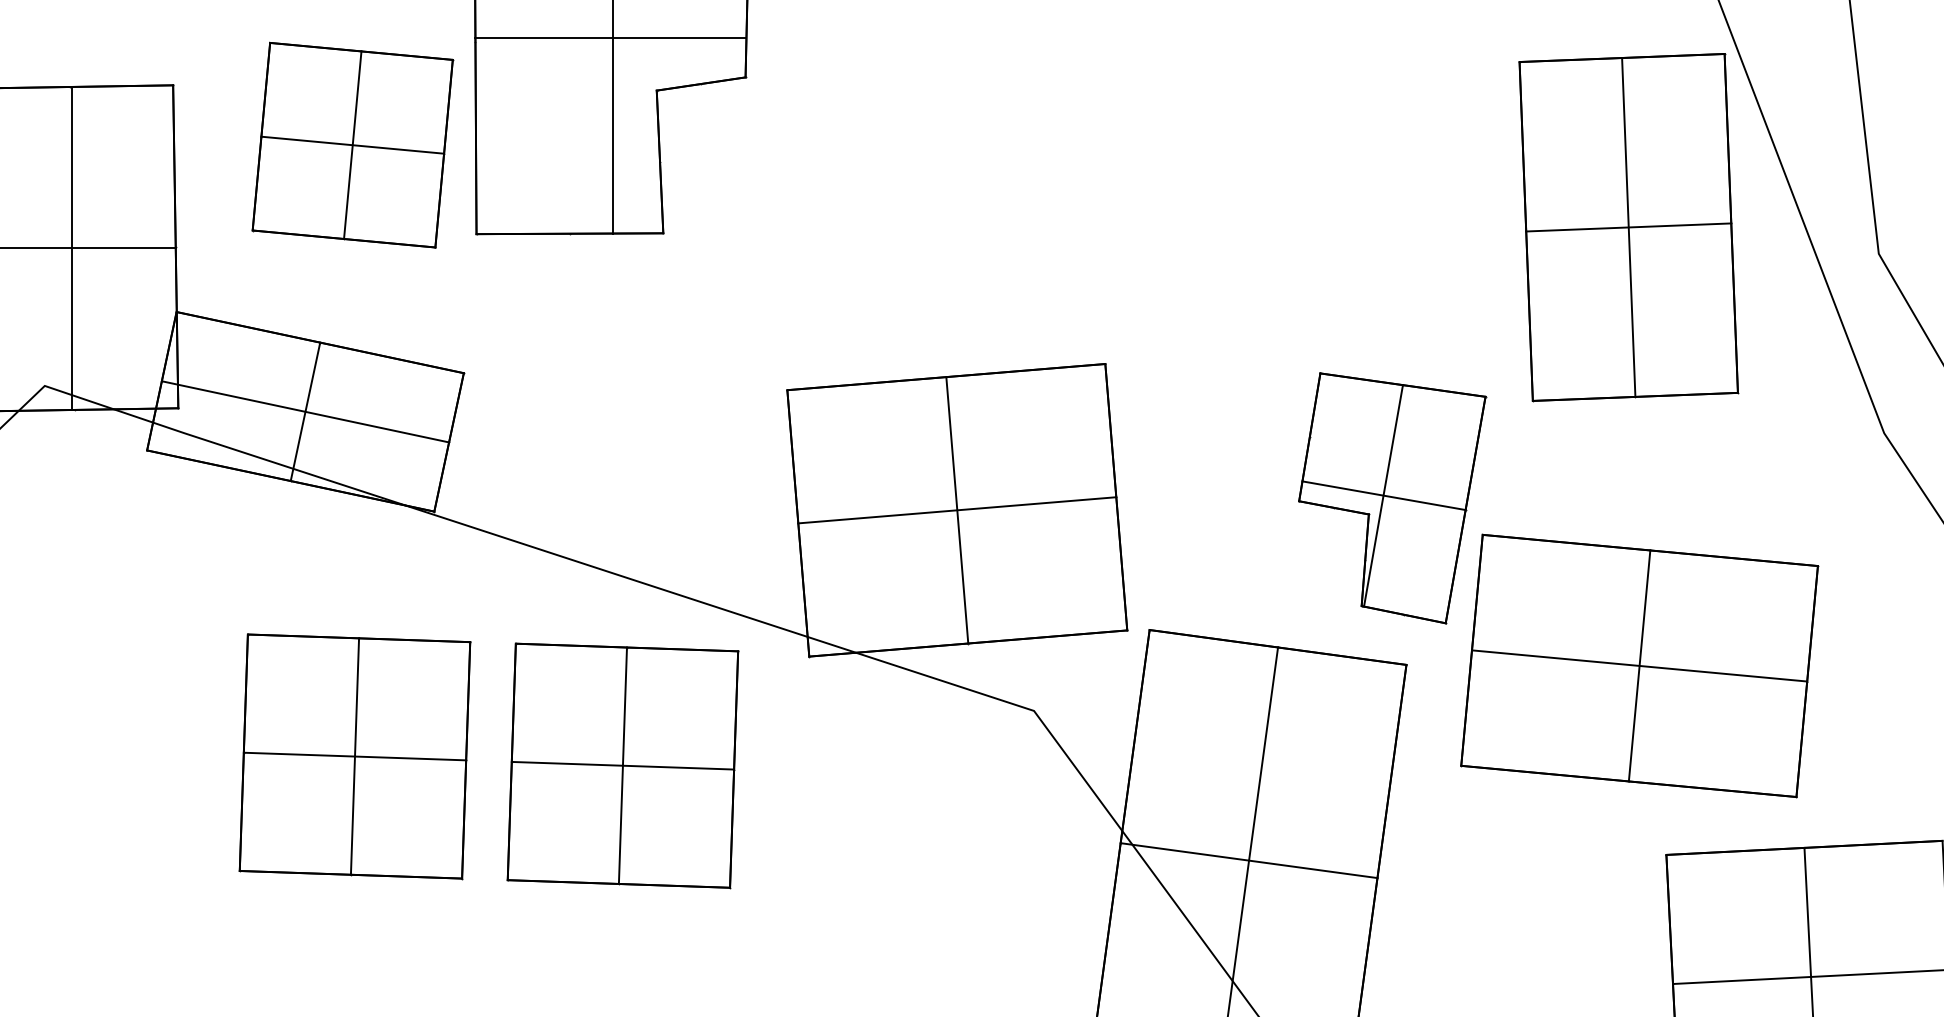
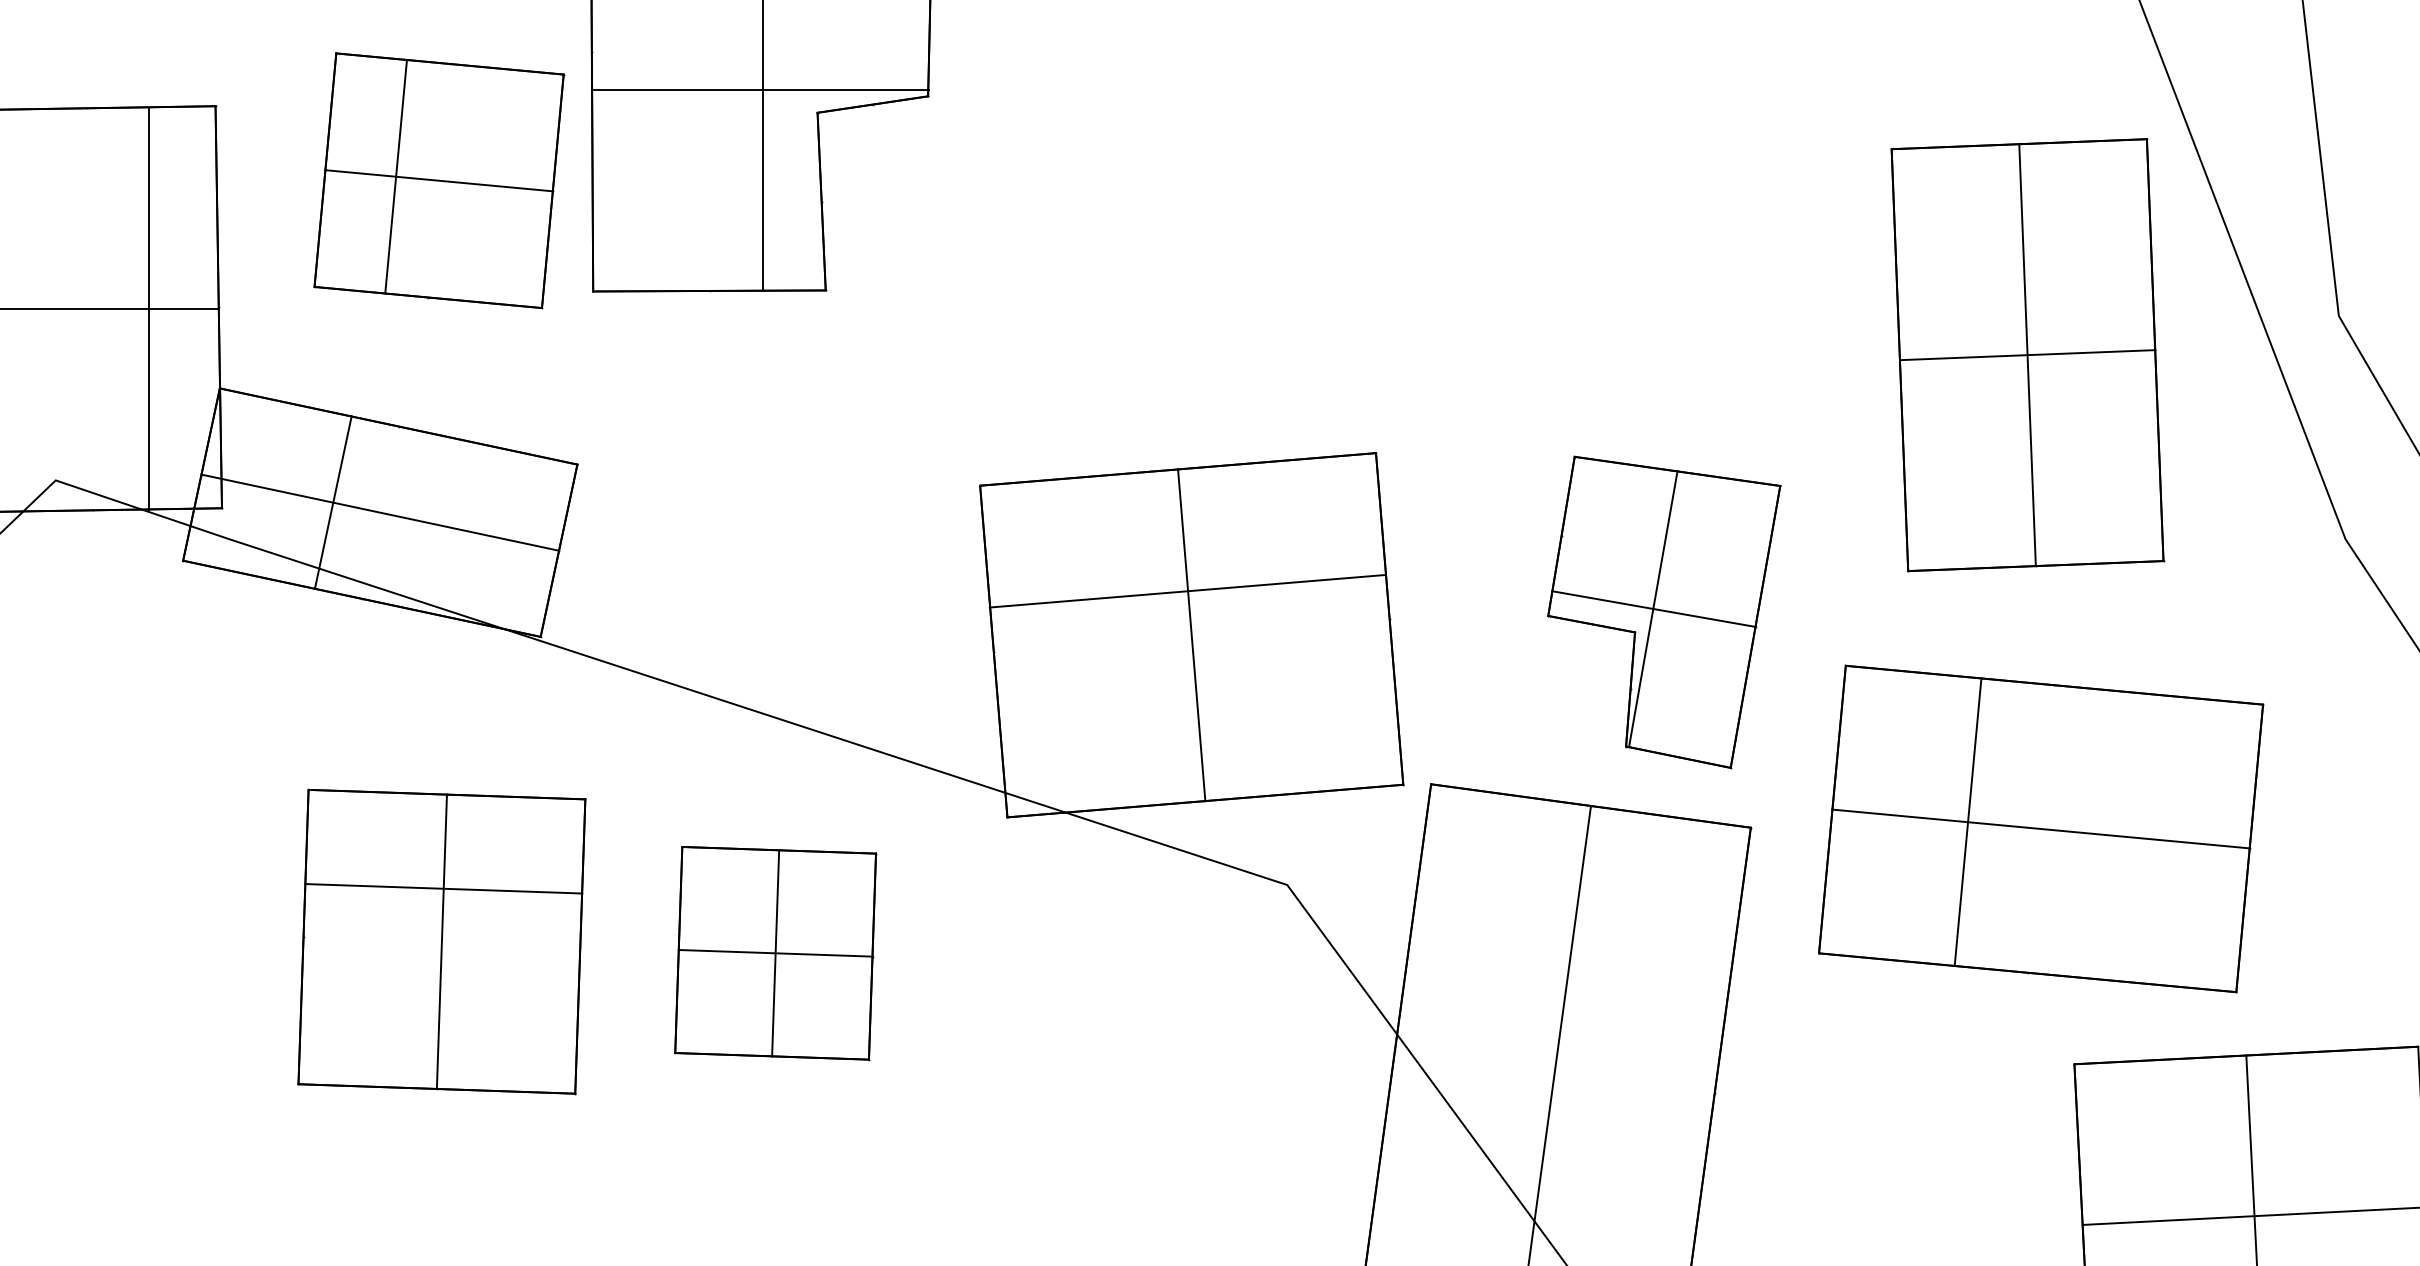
line: (610, 38) -> (760, 90), moved
line: (352, 145) -> (395, 176), moved
part: (1628, 227) -> (2027, 355), moved
line: (72, 248) -> (149, 309), moved
line: (304, 411) -> (332, 502), moved
part: (1392, 498) -> (1664, 612), moved
line: (957, 509) -> (1187, 590), moved
line: (1639, 665) -> (1967, 821), moved
line: (354, 756) -> (443, 888), moved
part: (622, 765) -> (775, 953), size x0.7
line: (1248, 860) -> (1554, 1071), removed

